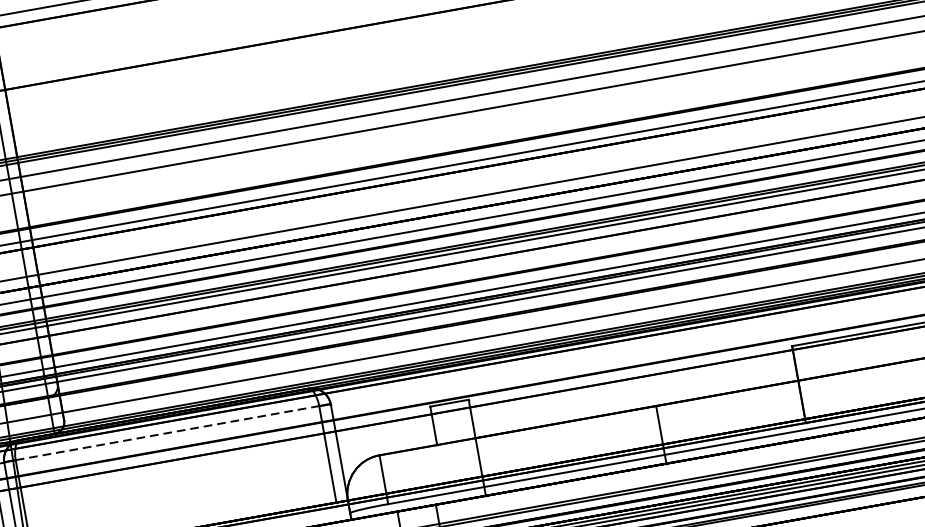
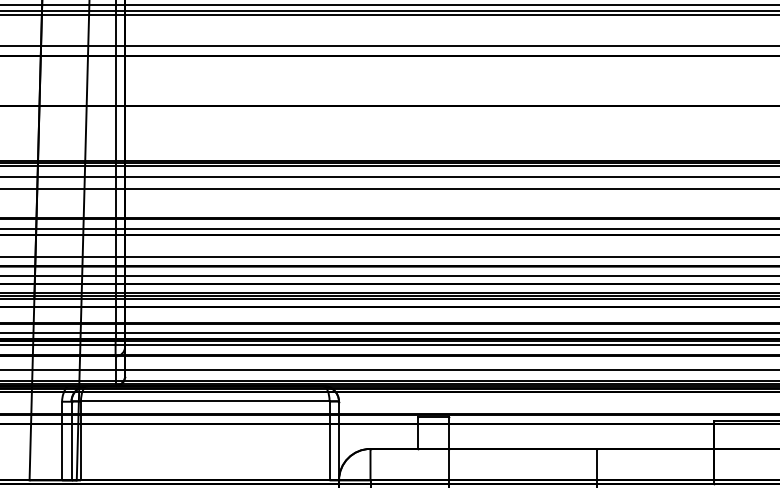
line: (167, 433) -> (205, 401), dashed -> solid

